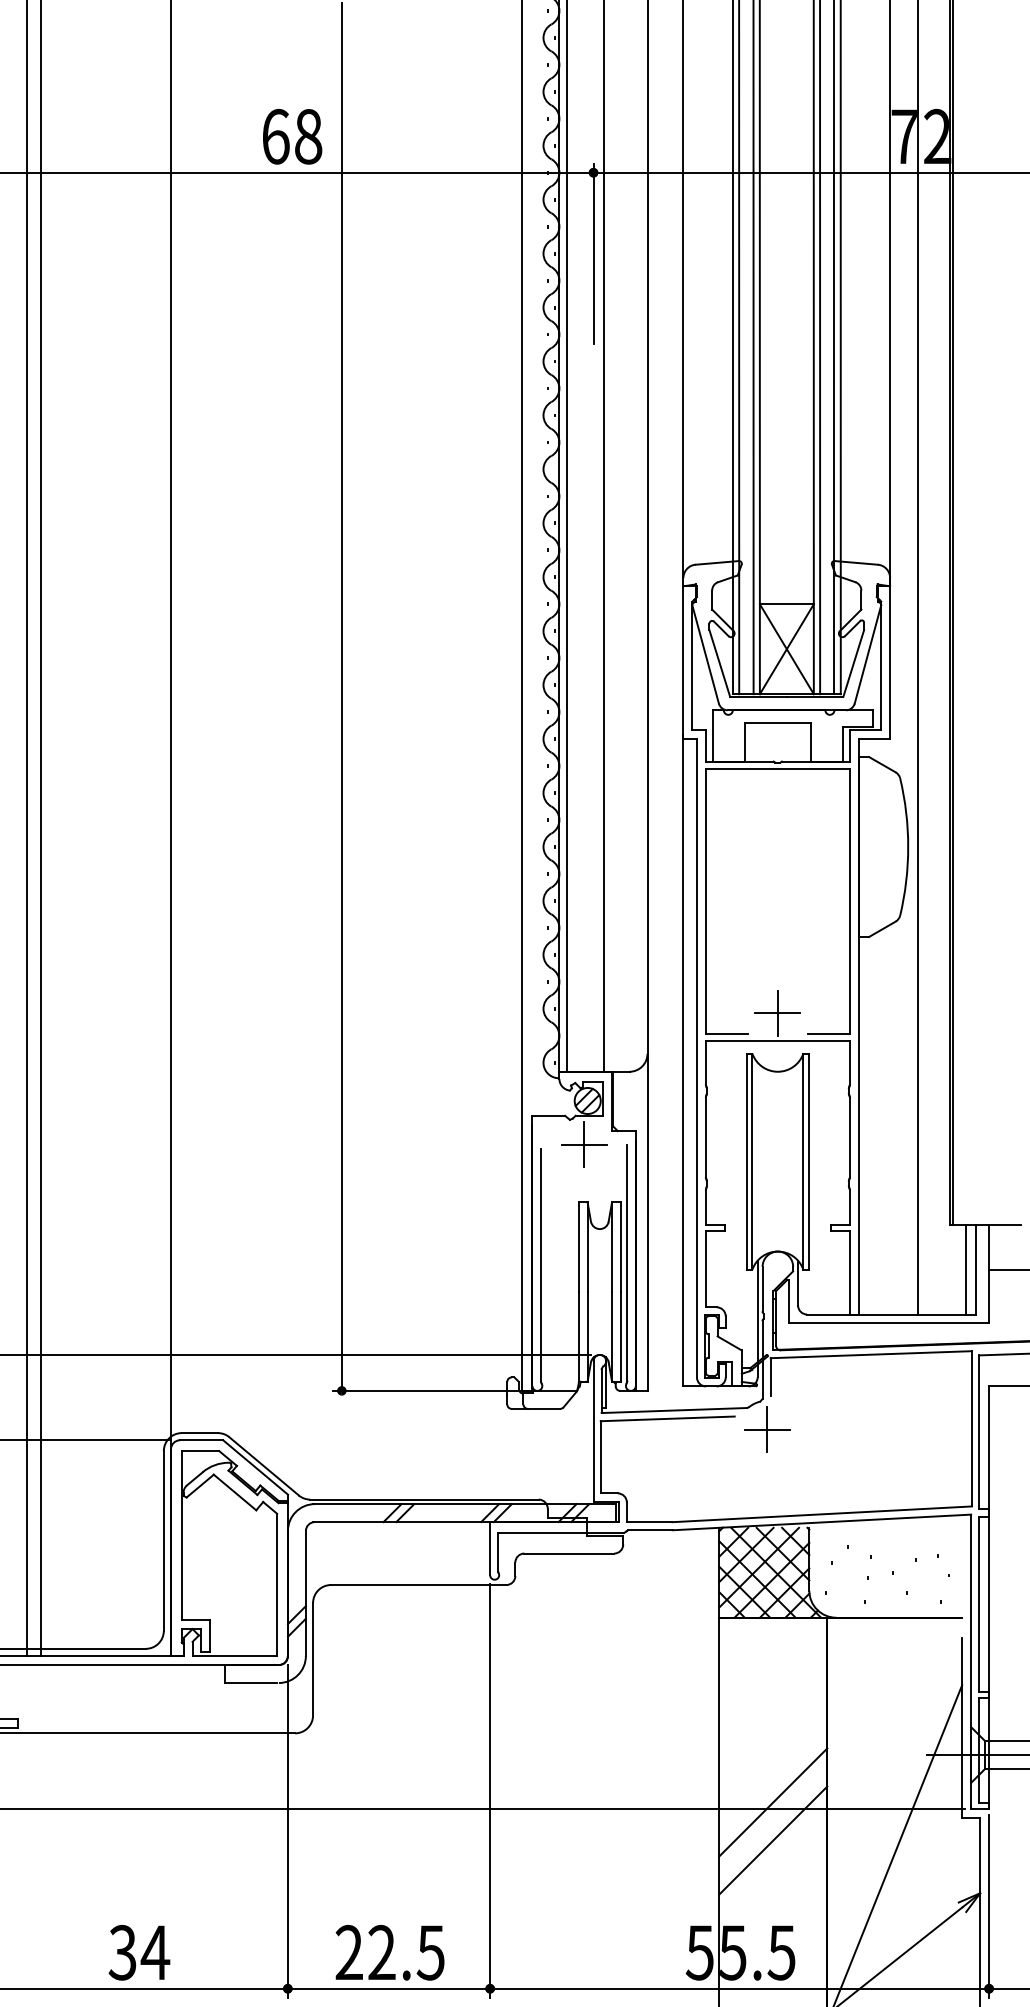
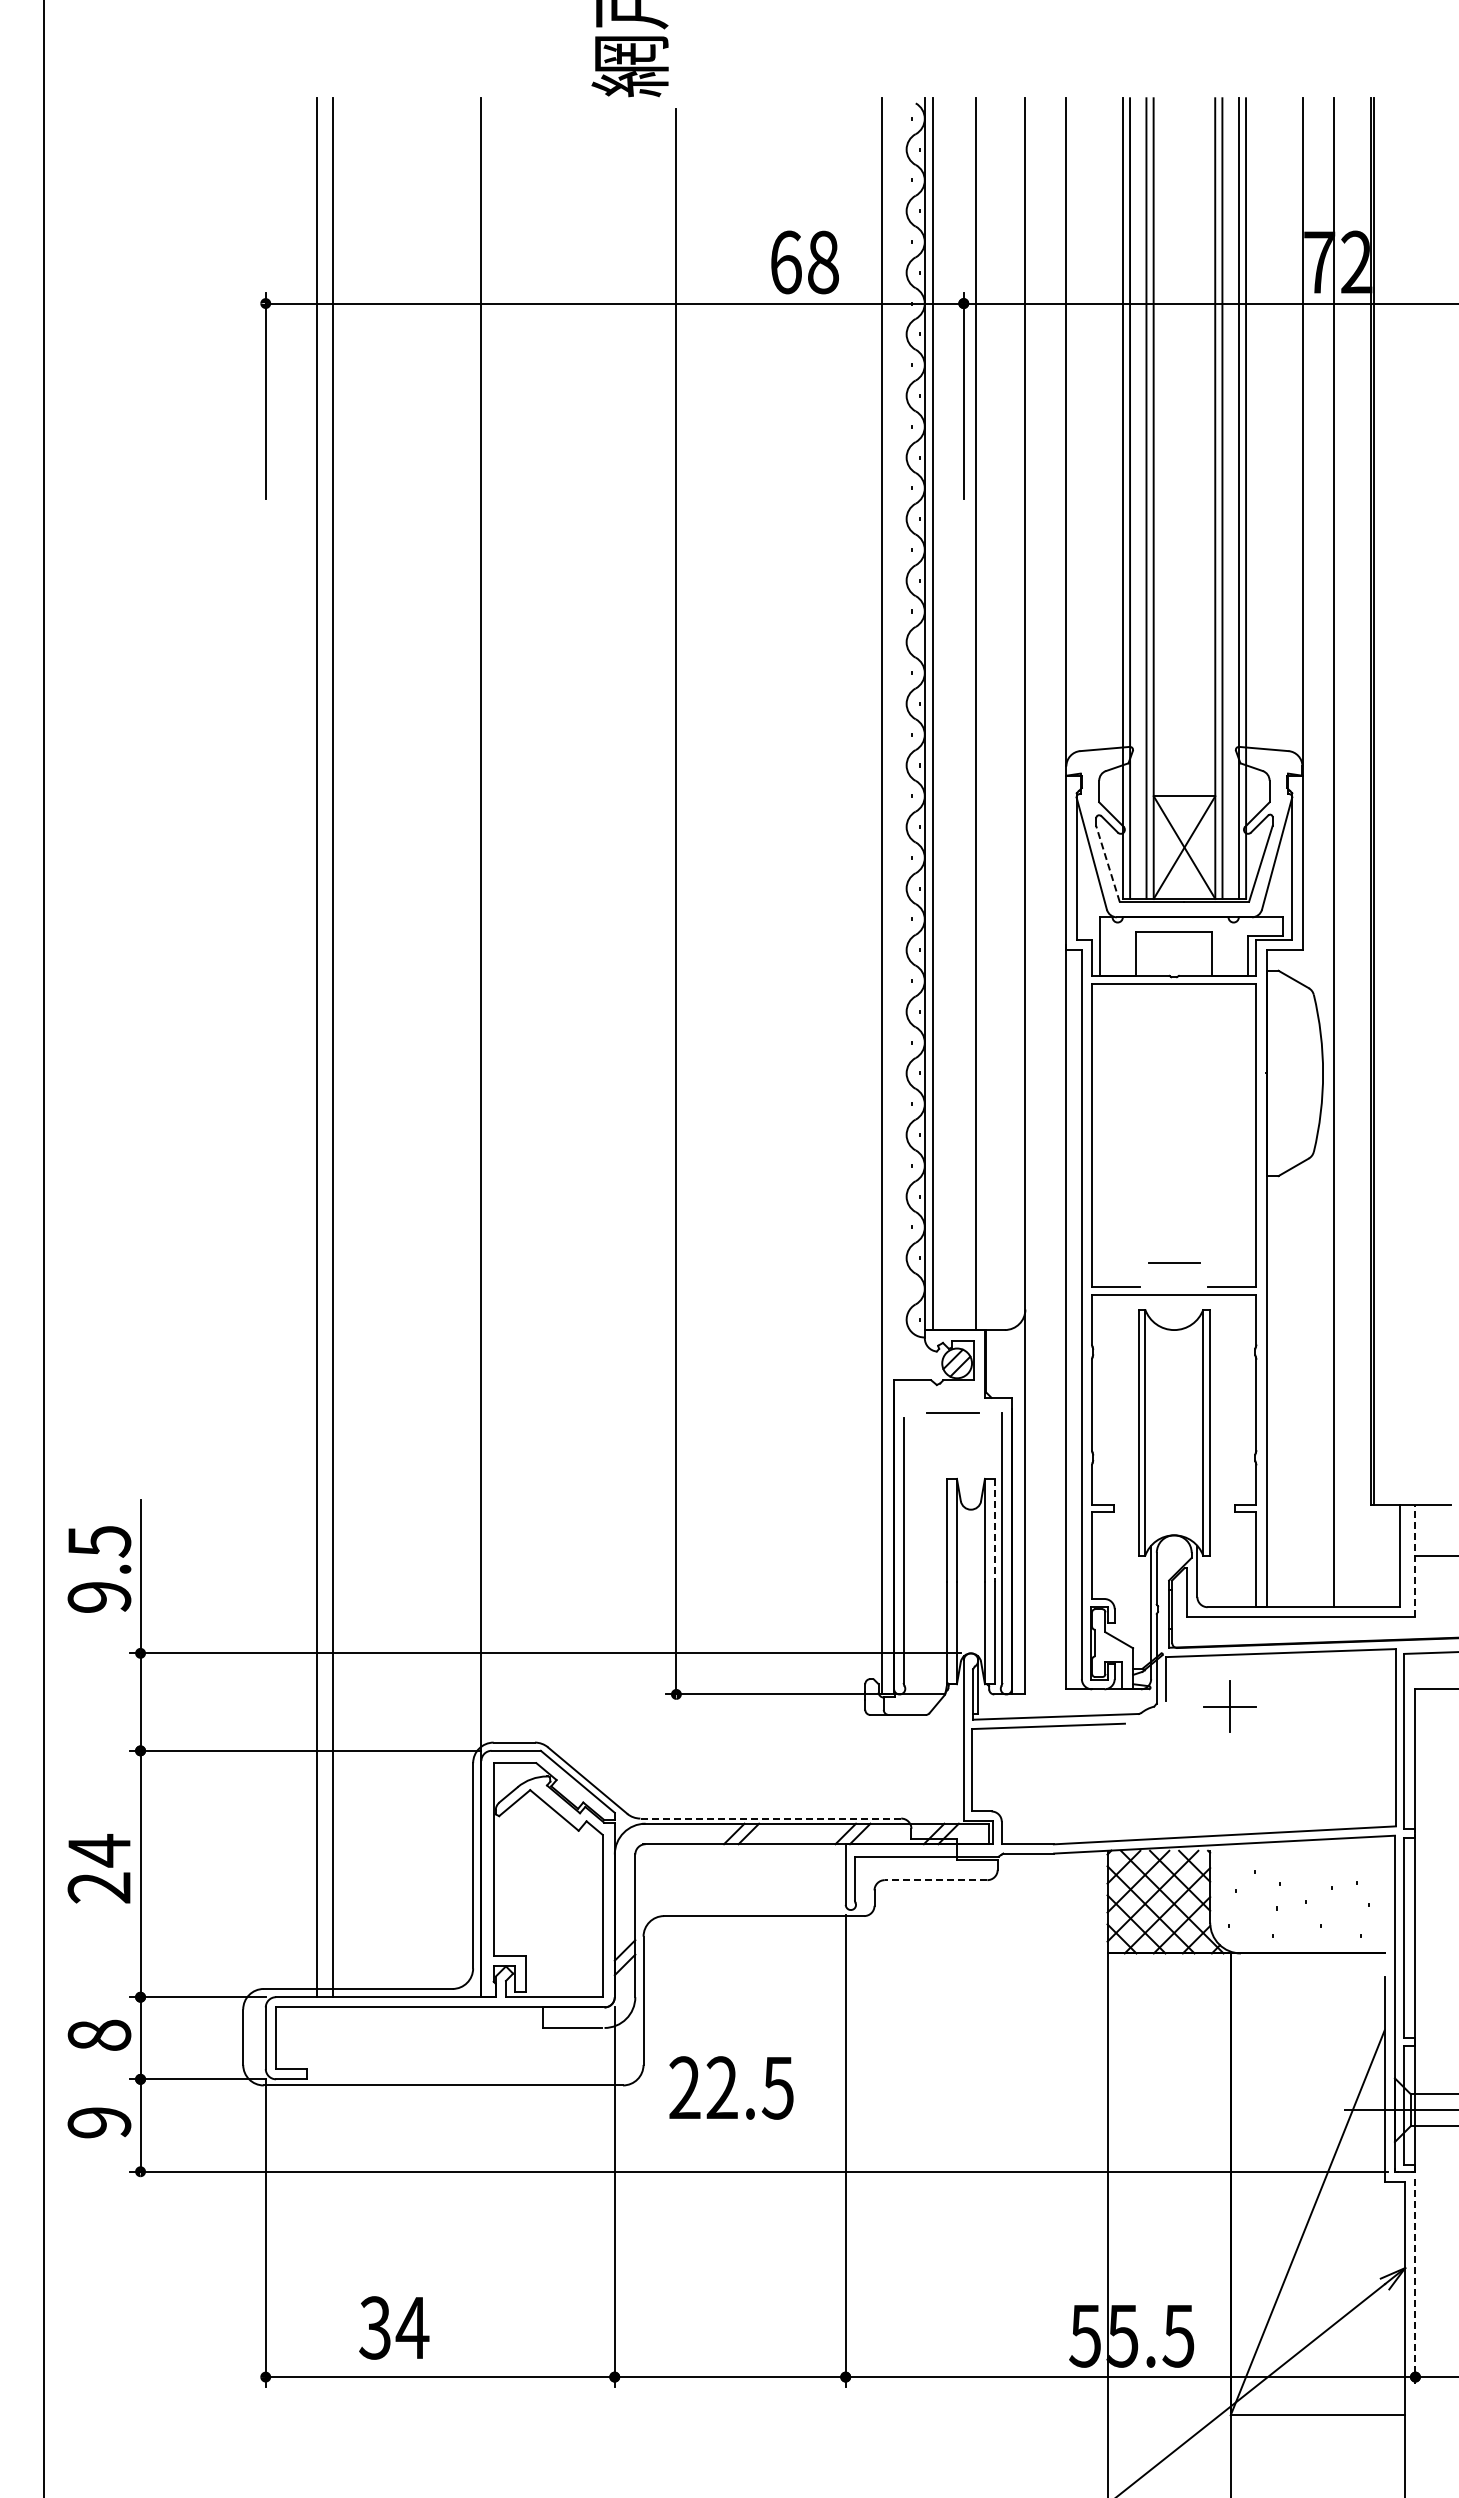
text: (292, 136) -> (804, 262), moved
line: (719, 663) -> (1107, 863), solid -> dashed
line: (778, 1013) -> (1174, 1263), removed
line: (584, 1143) -> (953, 1412), removed
line: (620, 1247) -> (994, 1530), solid -> dashed
line: (965, 1269) -> (1388, 1555), removed
line: (989, 1273) -> (1415, 1560), solid -> dashed
part: (766, 1429) -> (1229, 1706), moved
line: (424, 1499) -> (770, 1818), solid -> dashed
line: (568, 1553) -> (935, 1880), solid -> dashed
line: (772, 1801) -> (1168, 2163), removed
line: (772, 1840) -> (1168, 2207), removed
line: (989, 1906) -> (1415, 2283), solid -> dashed
text: (139, 1952) -> (394, 2327), moved
text: (390, 1952) -> (731, 2087), moved

